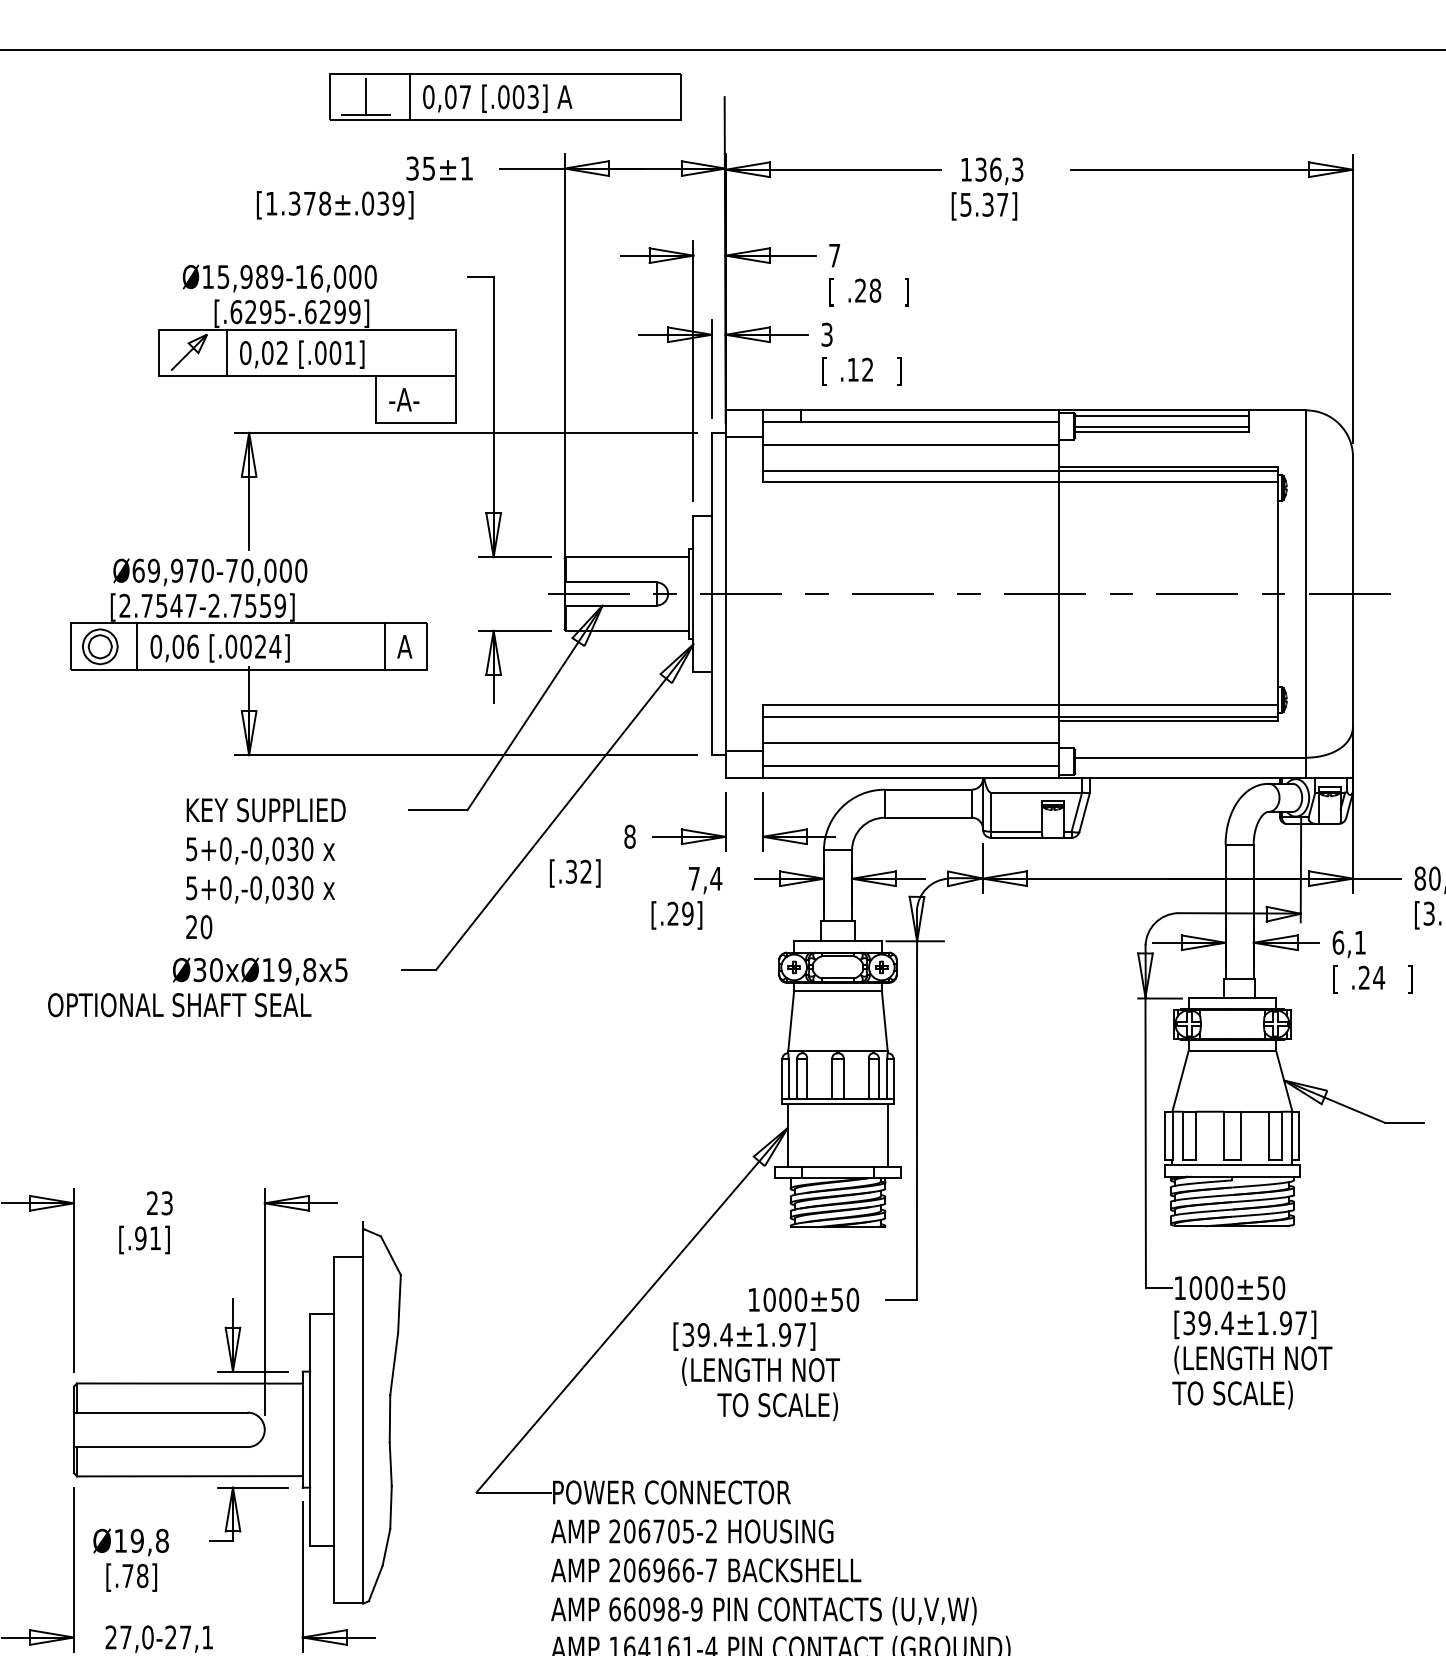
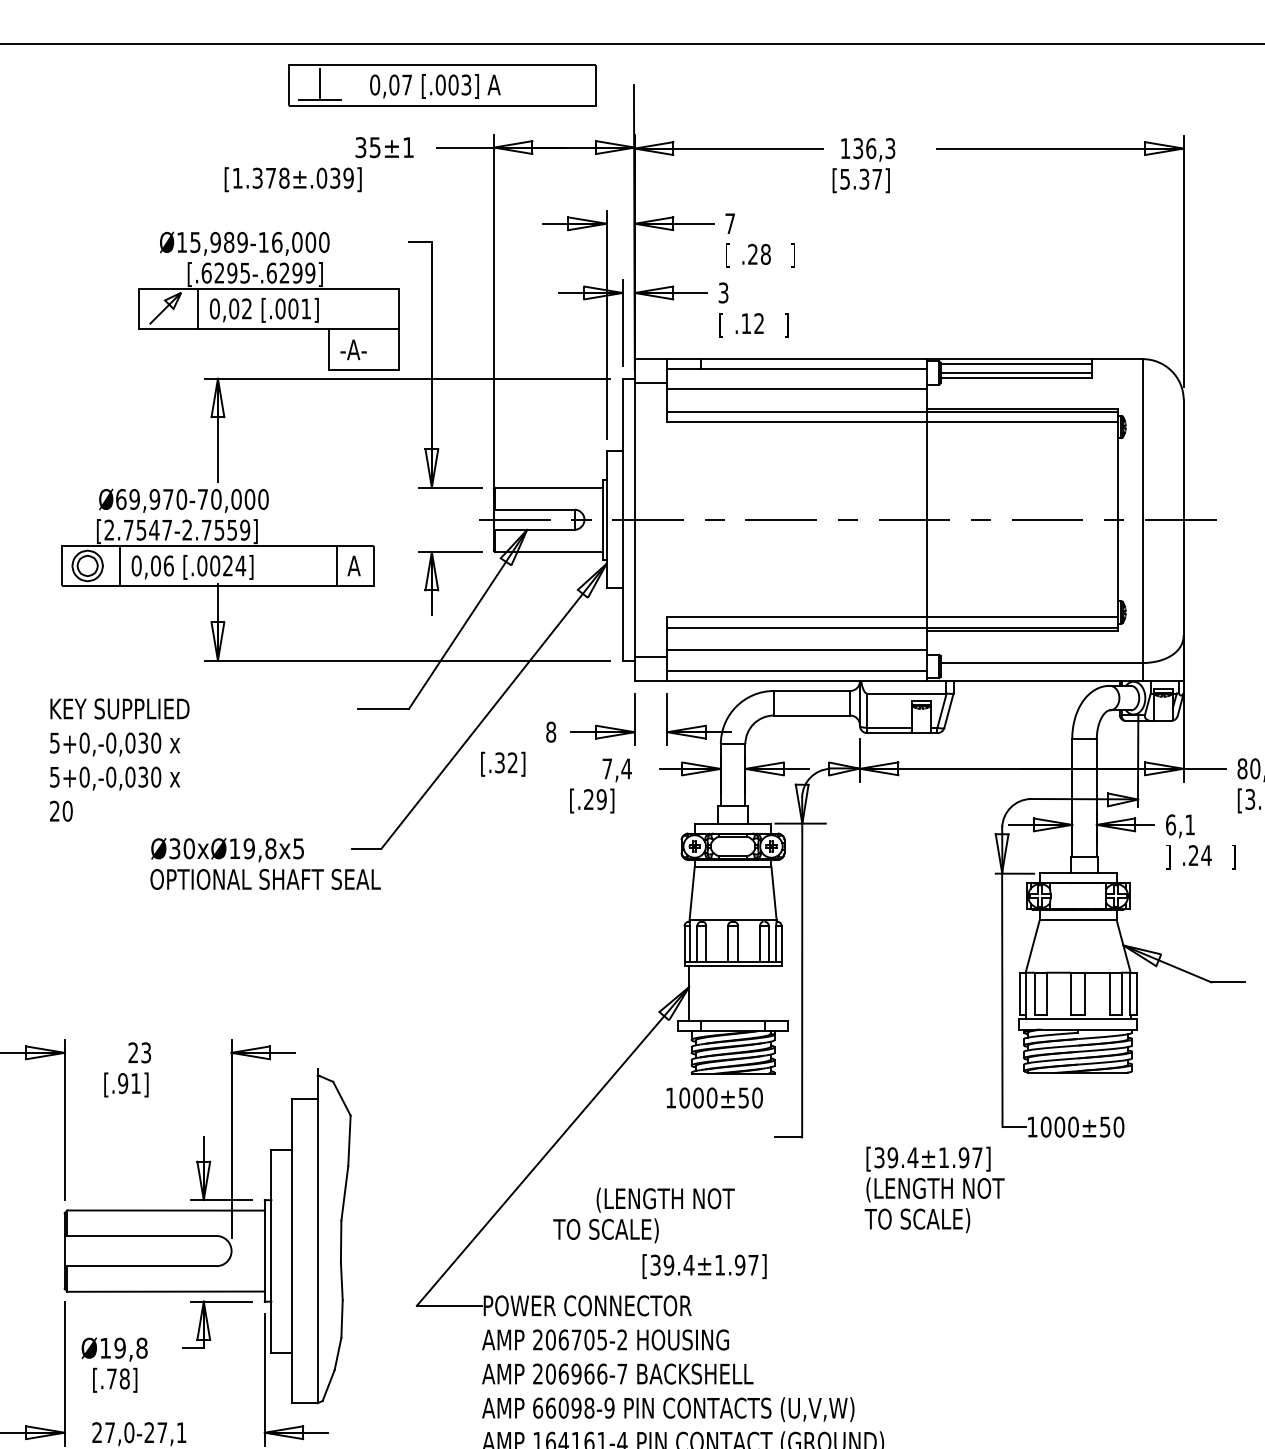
line: (409, 96) -> (358, 84), removed
text: (265, 868) -> (119, 759), moved
text: (1335, 979) -> (1168, 857), [ -> ]
text: (179, 1005) -> (265, 879), moved
line: (888, 1135) -> (777, 993), removed
text: (804, 1299) -> (715, 1097), moved
text: (744, 1336) -> (704, 1266), moved
text: (1252, 1359) -> (934, 1189), moved
text: (777, 1406) -> (605, 1230), moved

